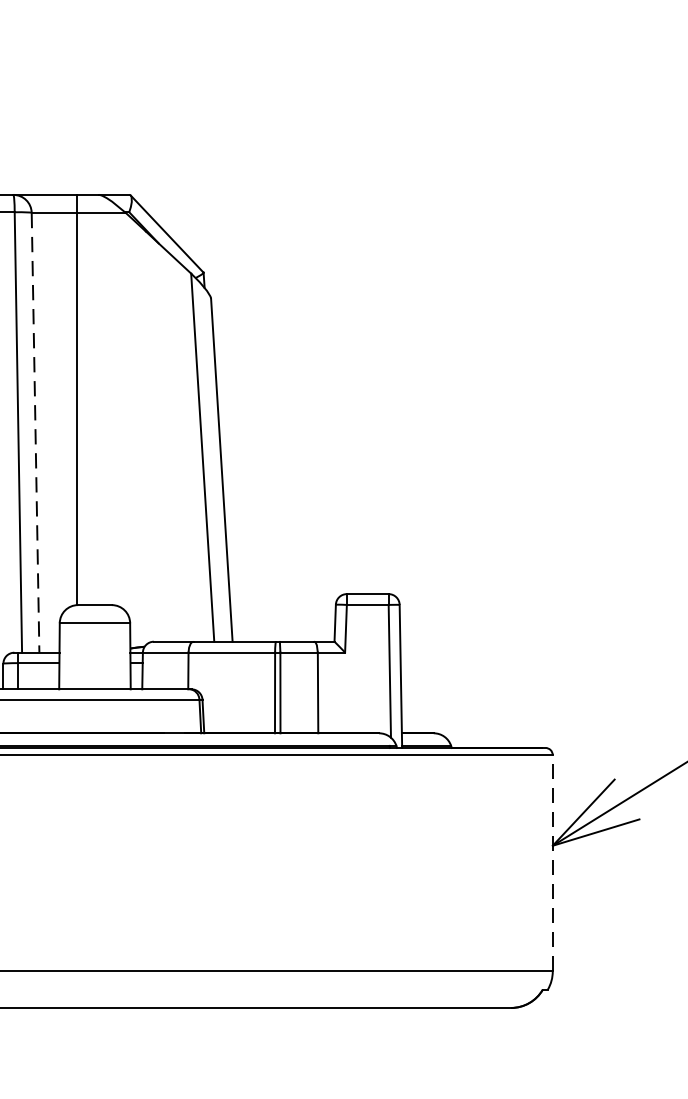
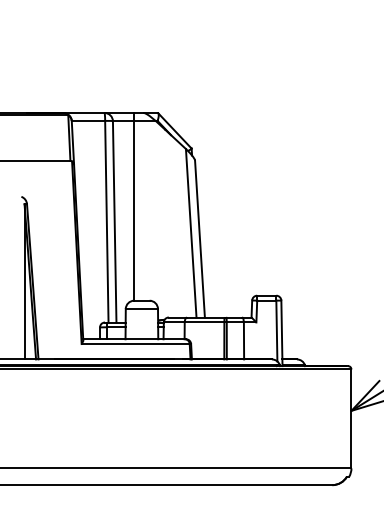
line: (35, 431) -> (114, 221), dashed -> solid
line: (552, 862) -> (351, 418), dashed -> solid

